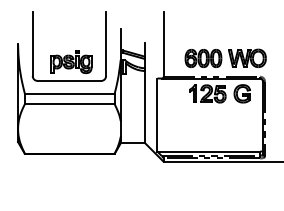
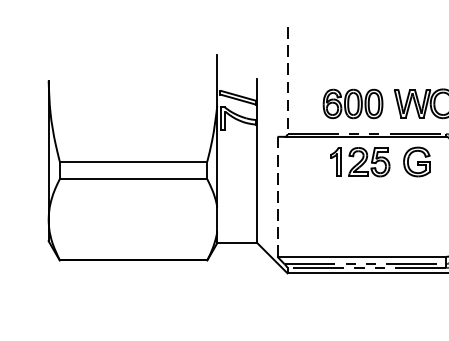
line: (163, 44) -> (287, 81), solid -> dashed
part: (68, 54) -> (131, 97), removed
line: (157, 115) -> (277, 197), solid -> dashed

